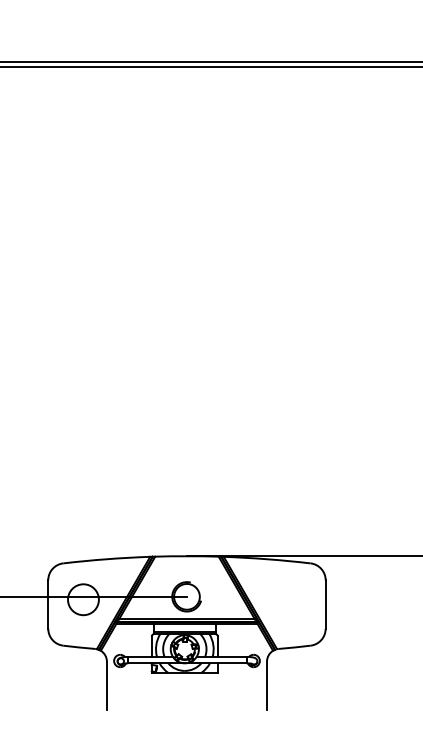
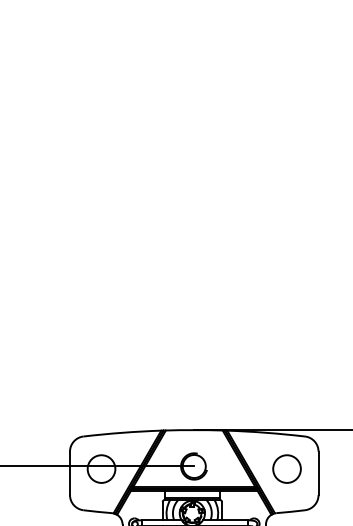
circle: (290, 599) -> (287, 468), added

